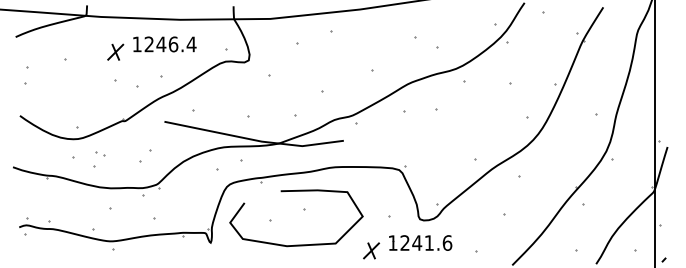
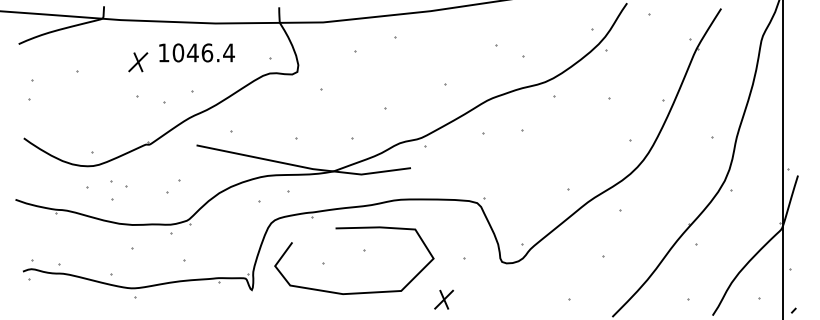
text: (149, 44) -> (178, 52), 1246.4 -> 1046.4
part: (99, 153) -> (119, 183), size x1.6
part: (420, 242) -> (502, 289), removed

